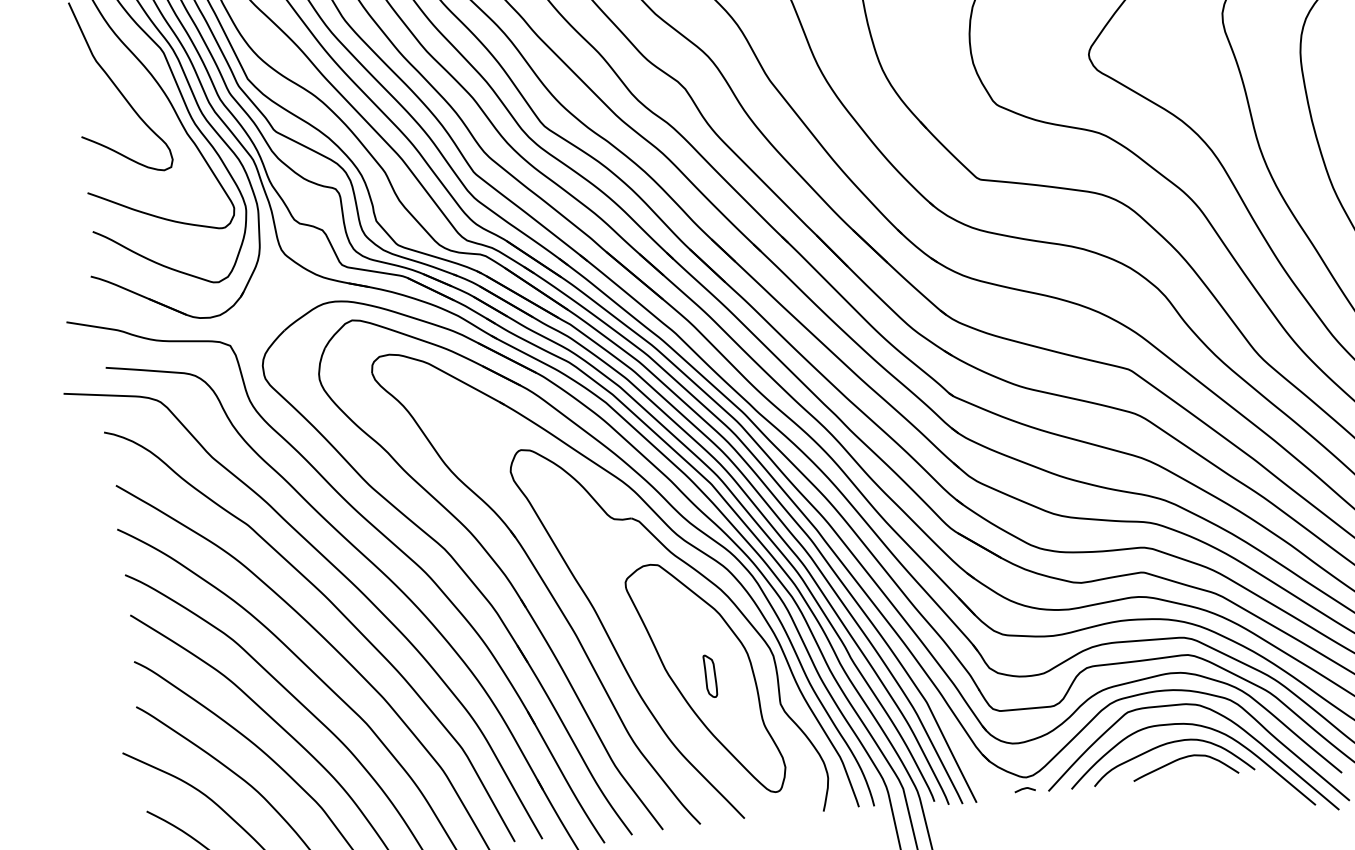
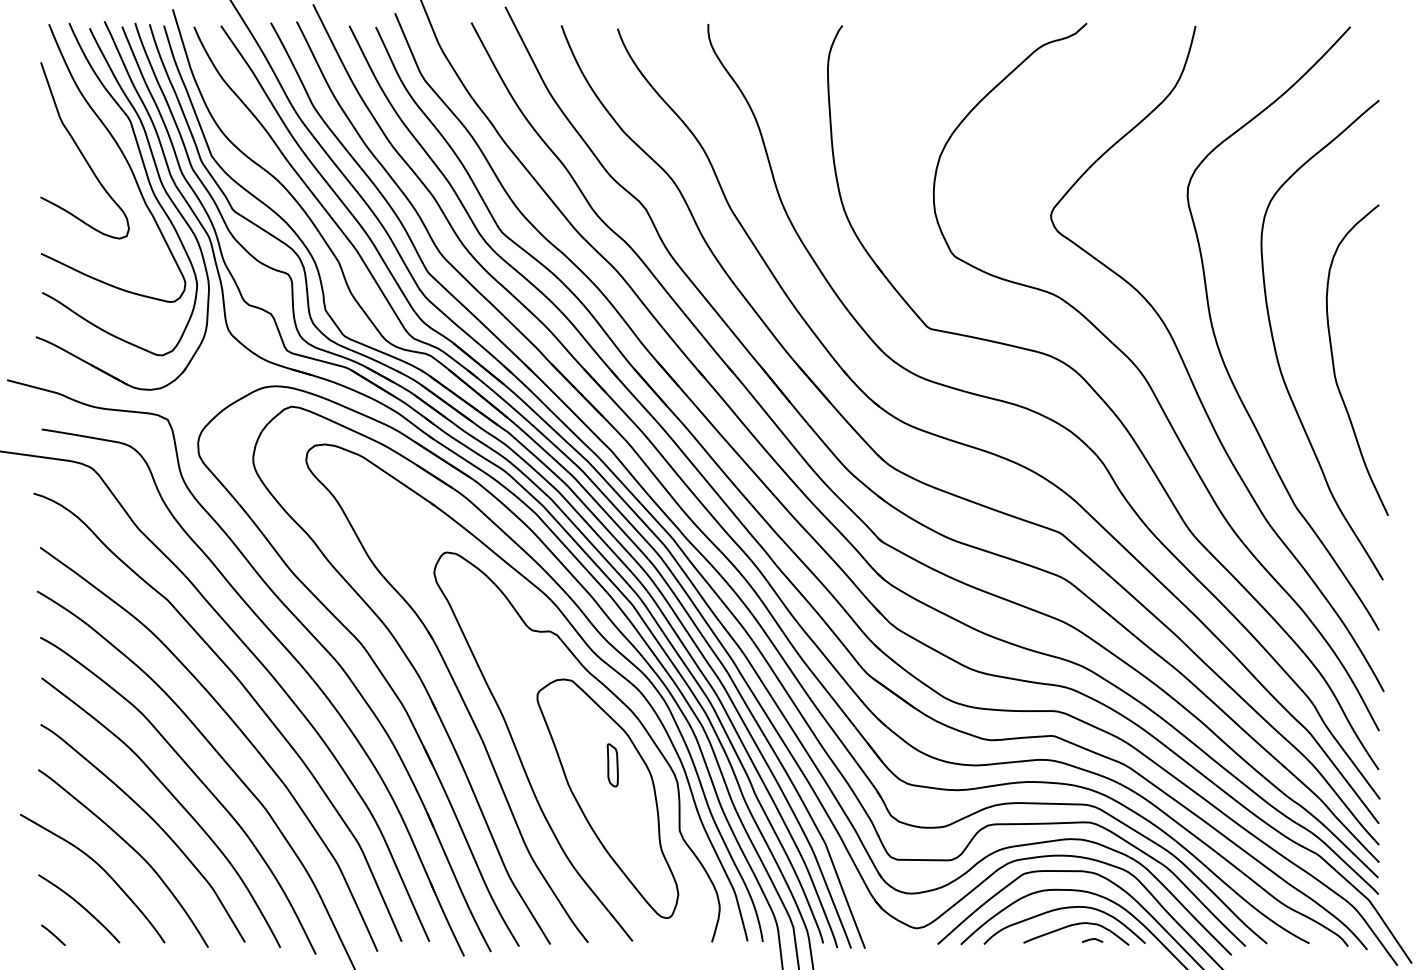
part: (710, 676) -> (612, 765), moved
curve: (1025, 789) -> (1092, 940), moved

